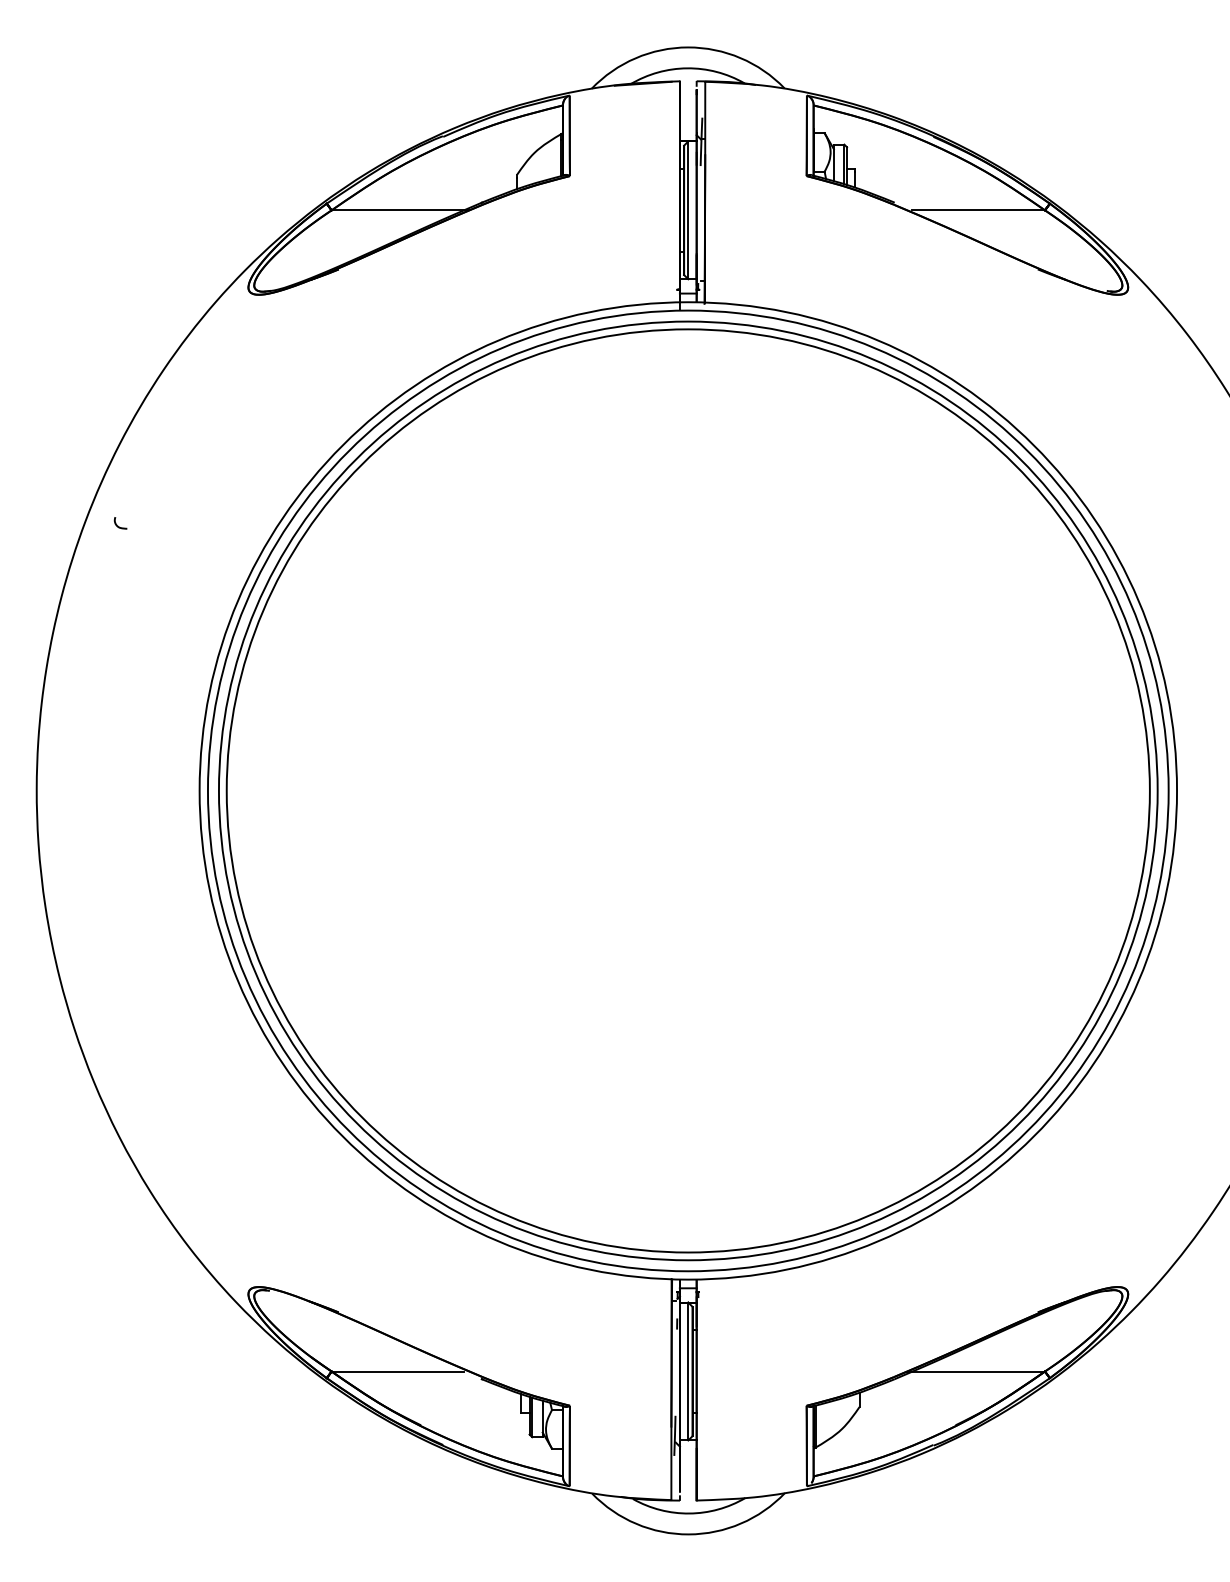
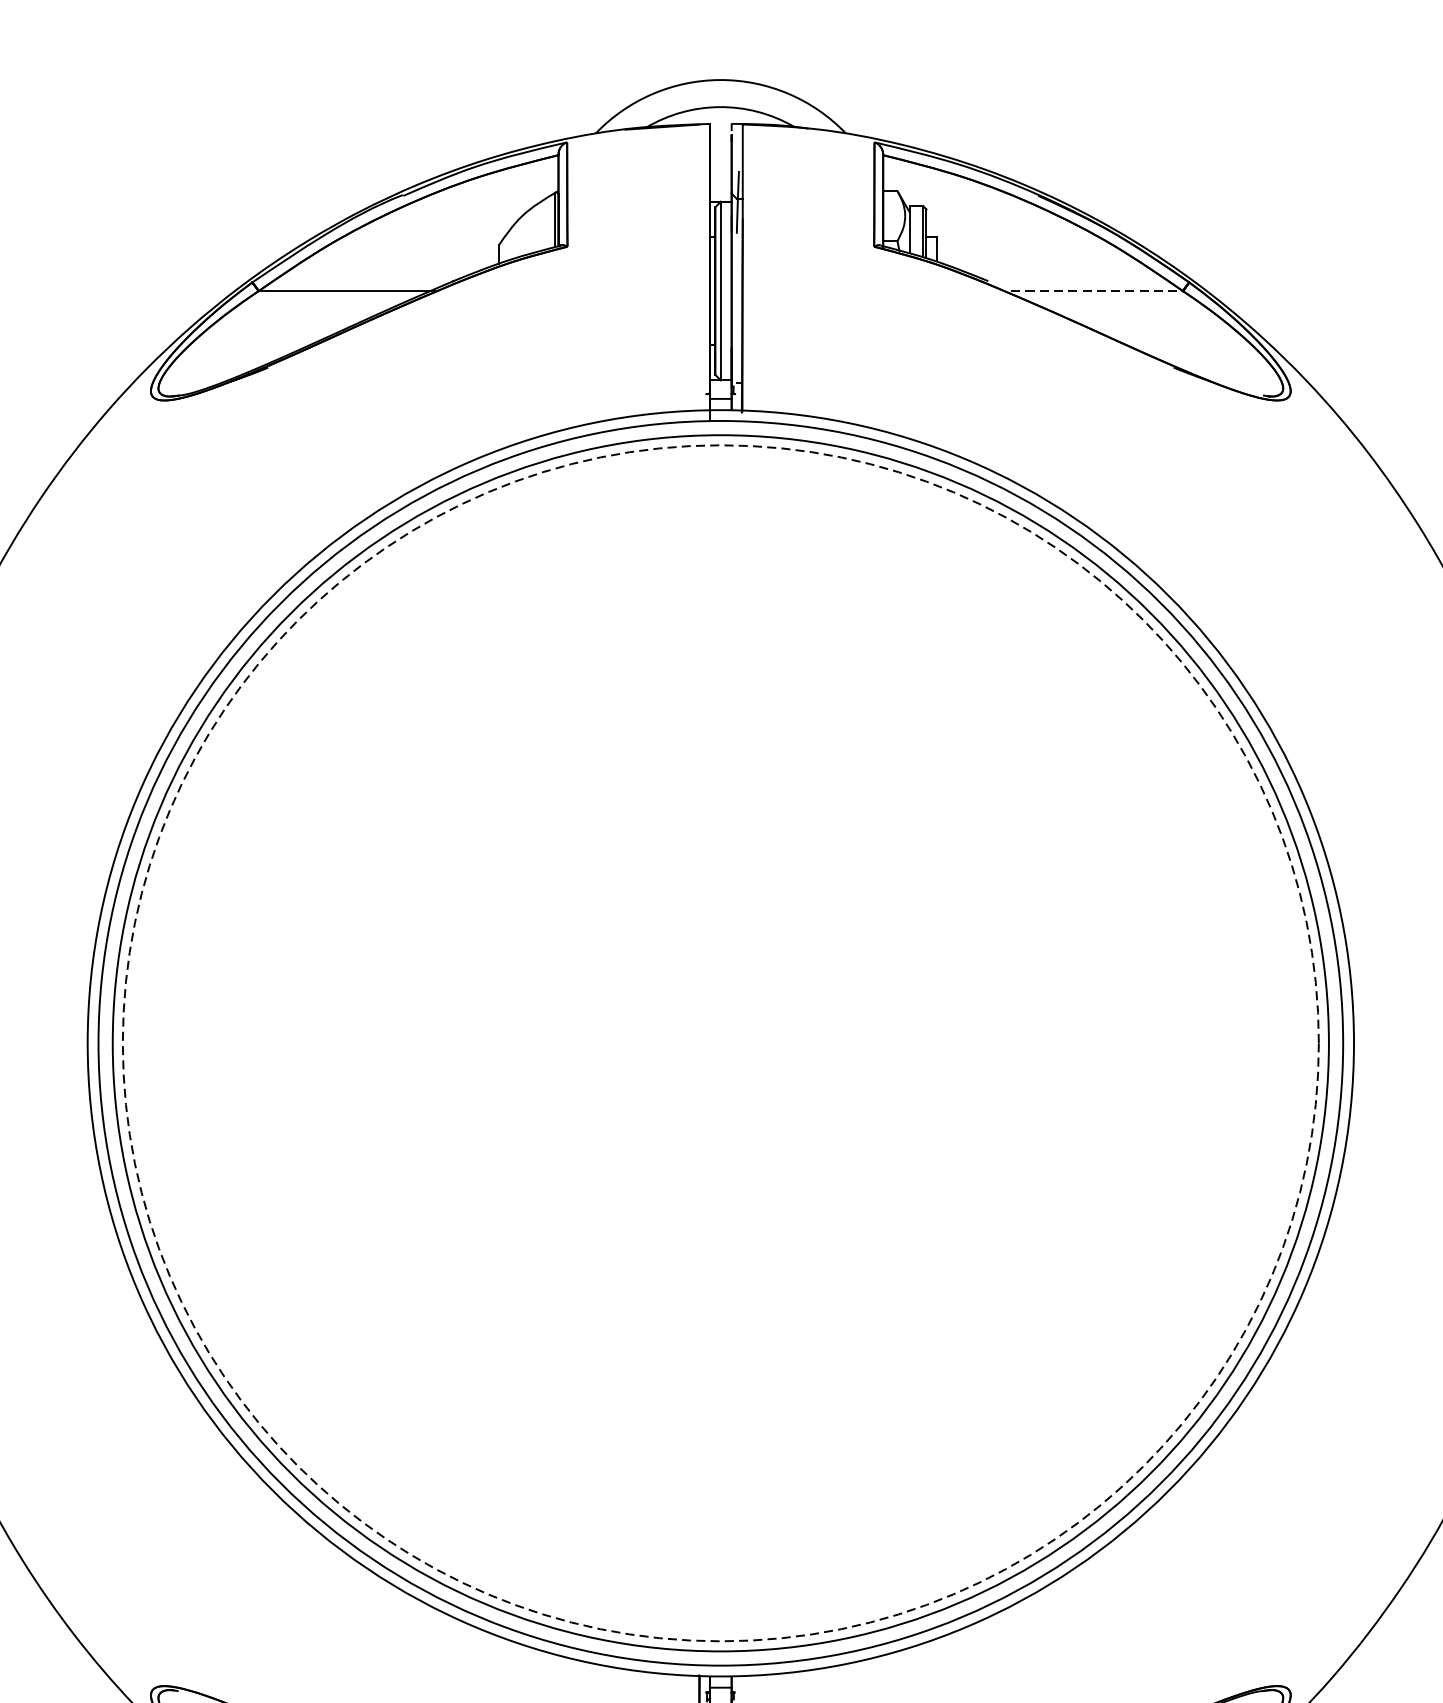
line: (979, 210) -> (1098, 291), solid -> dashed
circle: (687, 790) -> (719, 1042), solid -> dashed

